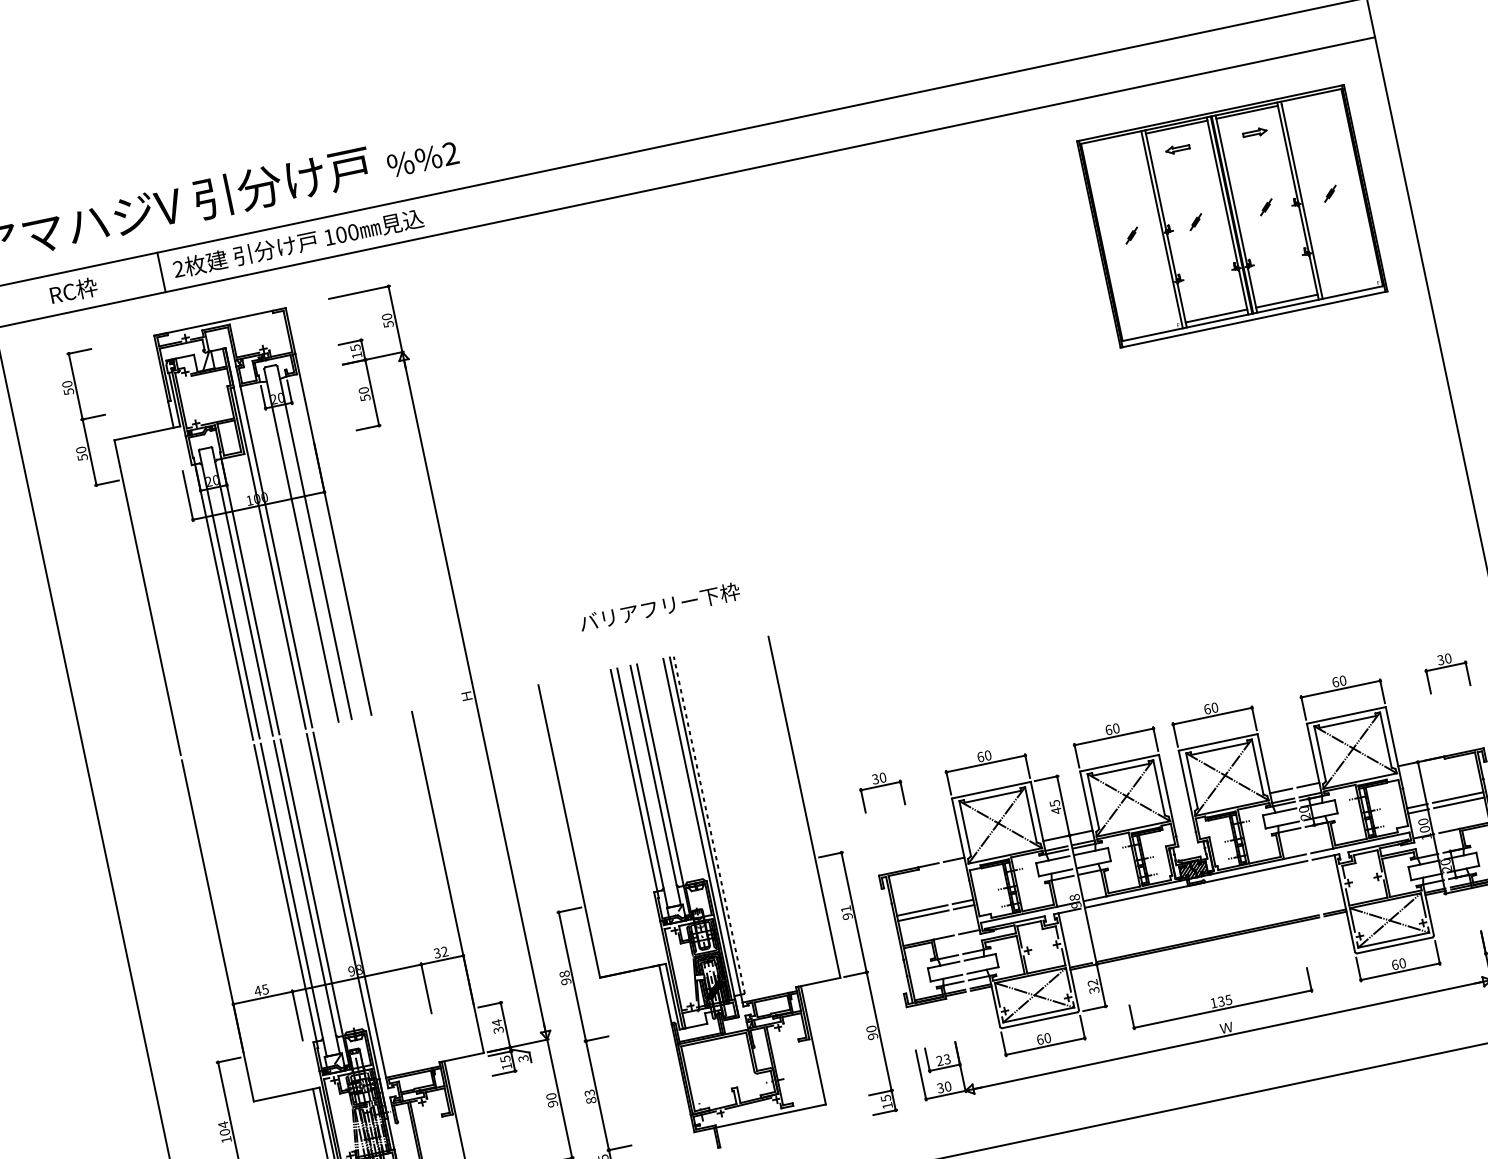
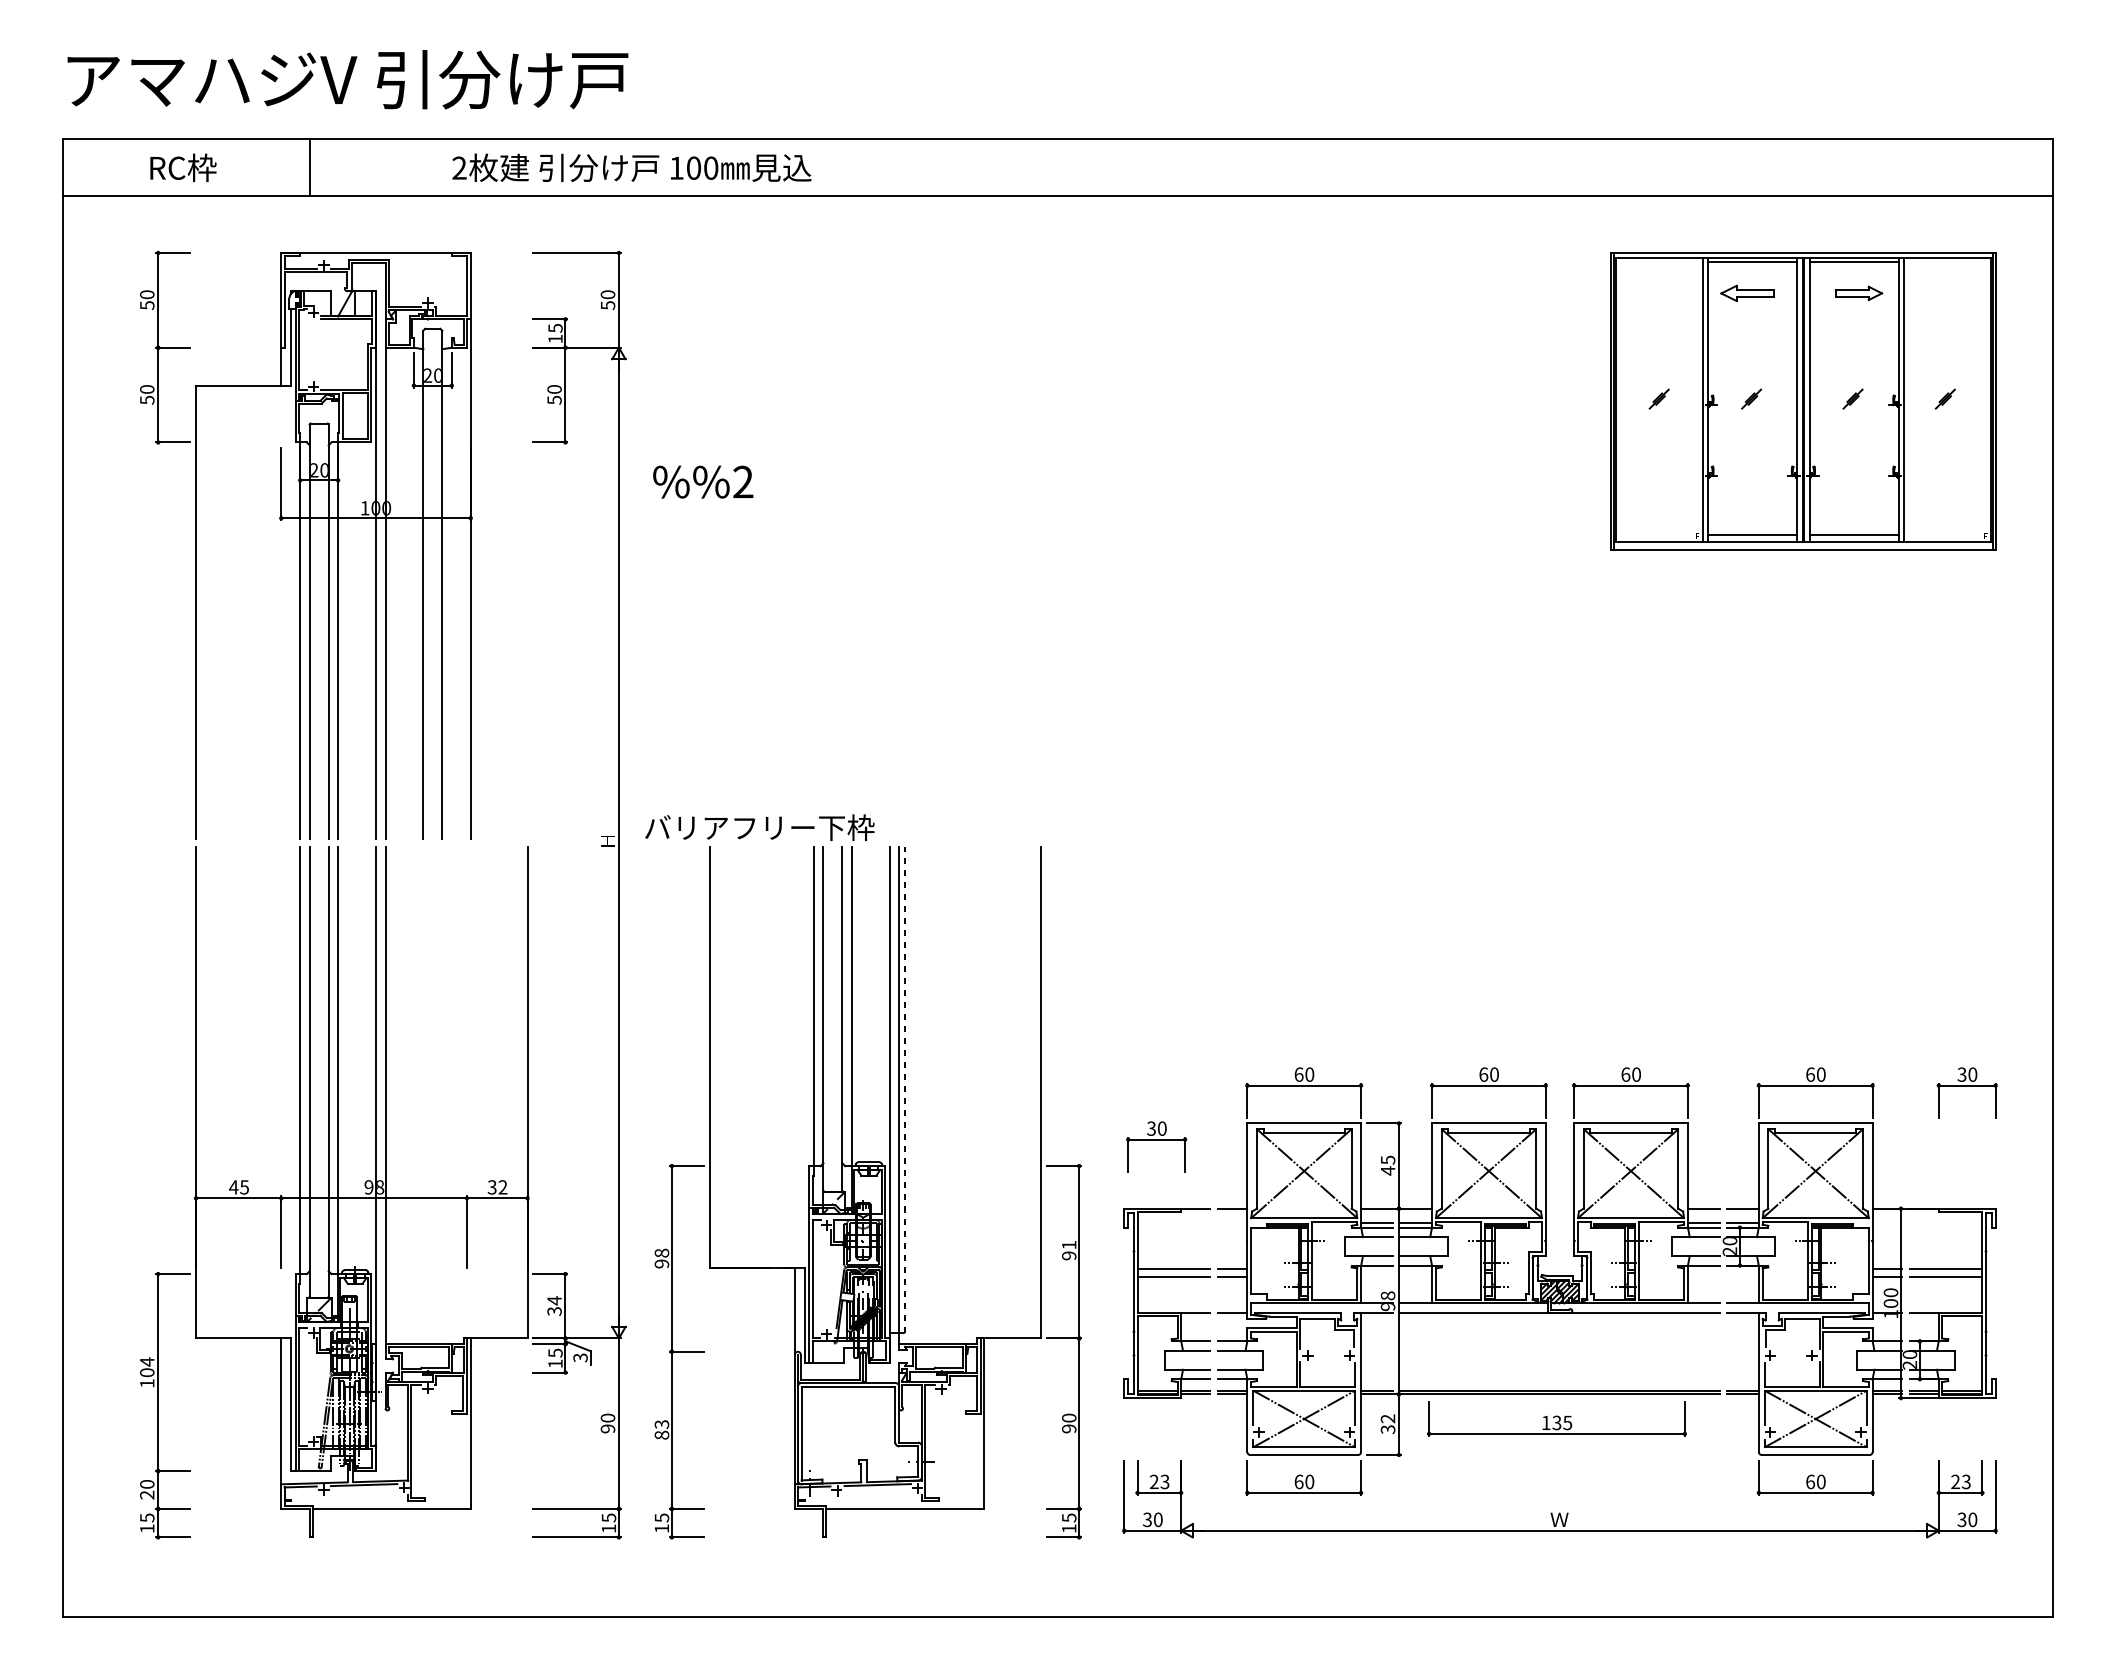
part: (1254, 132) -> (1858, 292), size x1.4
part: (1177, 148) -> (1747, 292), size x1.6
text: (423, 159) -> (703, 481), moved
text: (298, 243) -> (631, 167), moved
text: (659, 607) -> (759, 827), moved
part: (881, 790) -> (1156, 1146), moved
part: (1220, 998) -> (1556, 1418), moved

